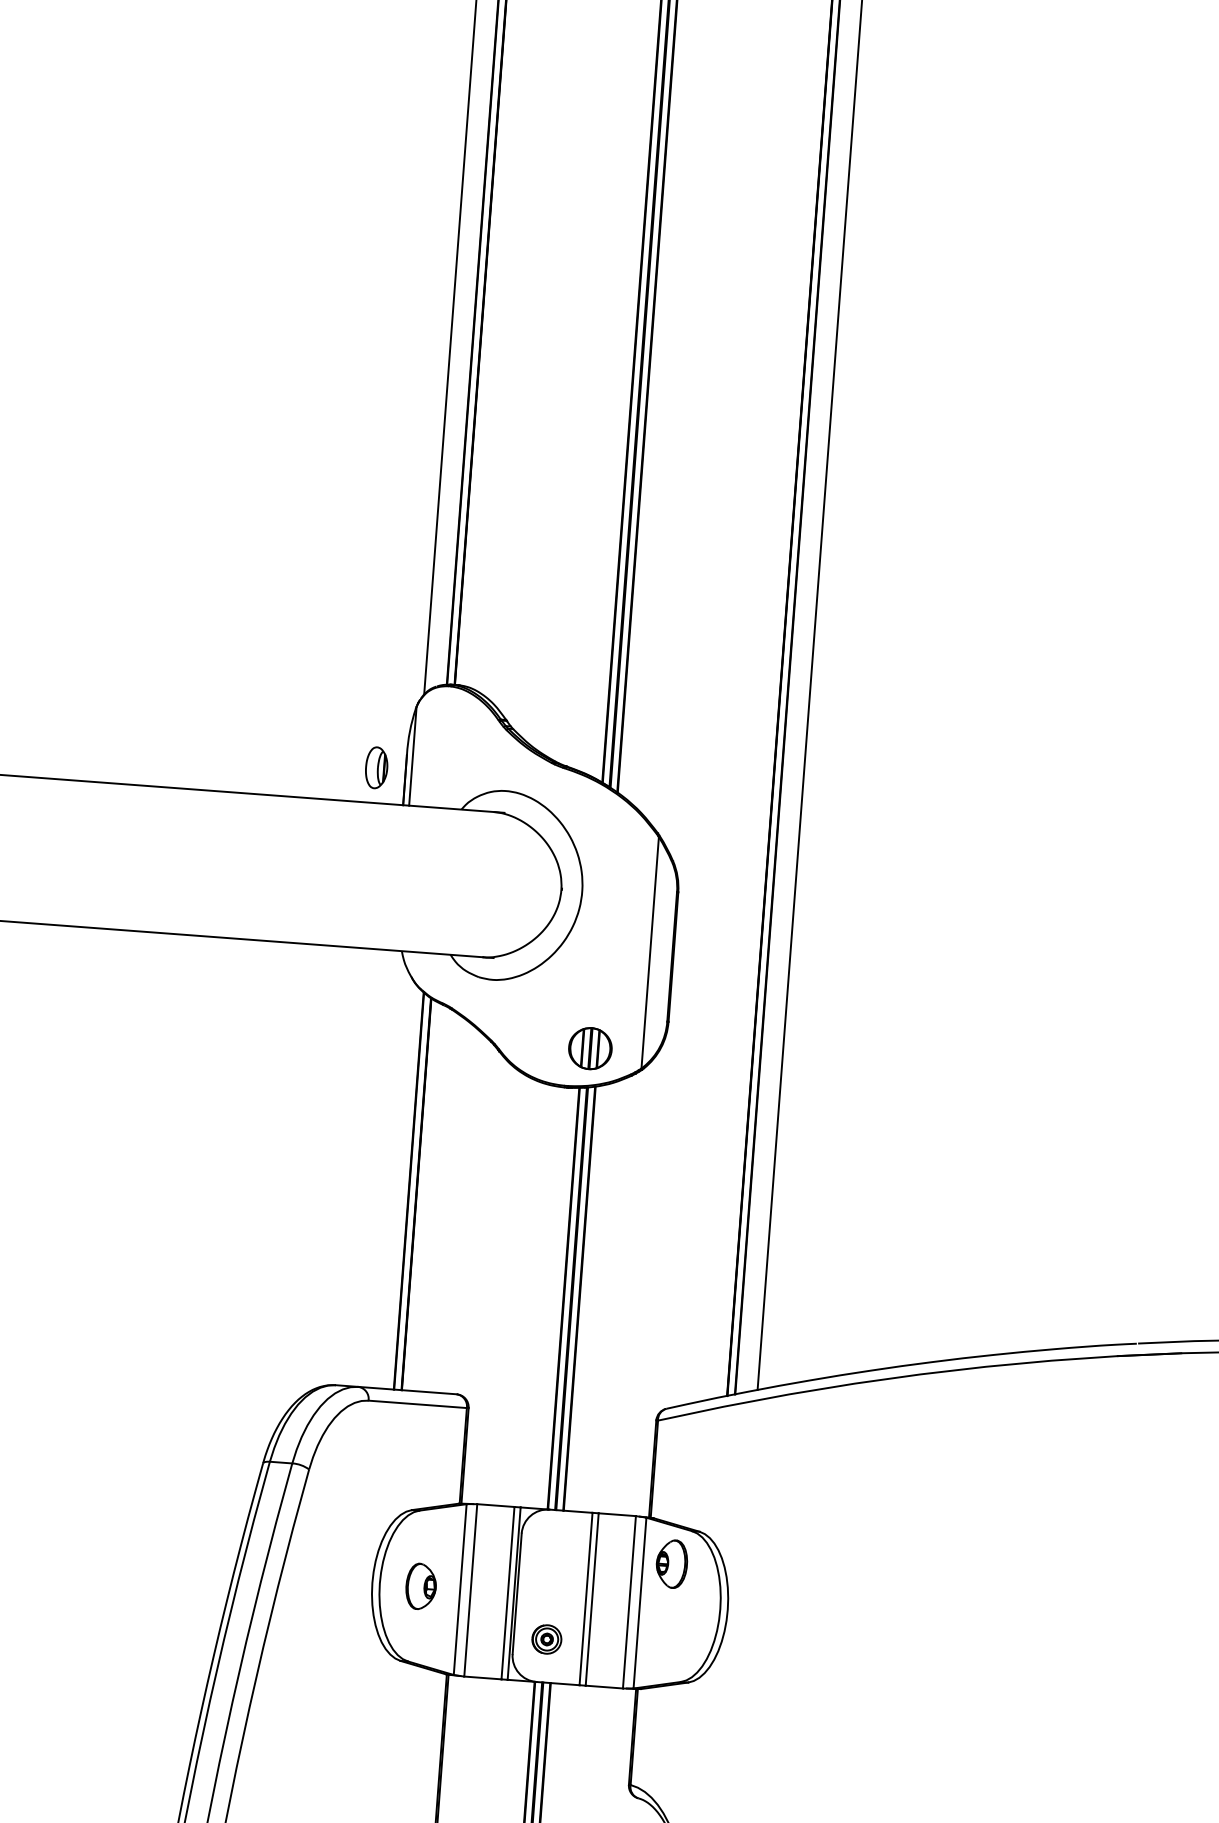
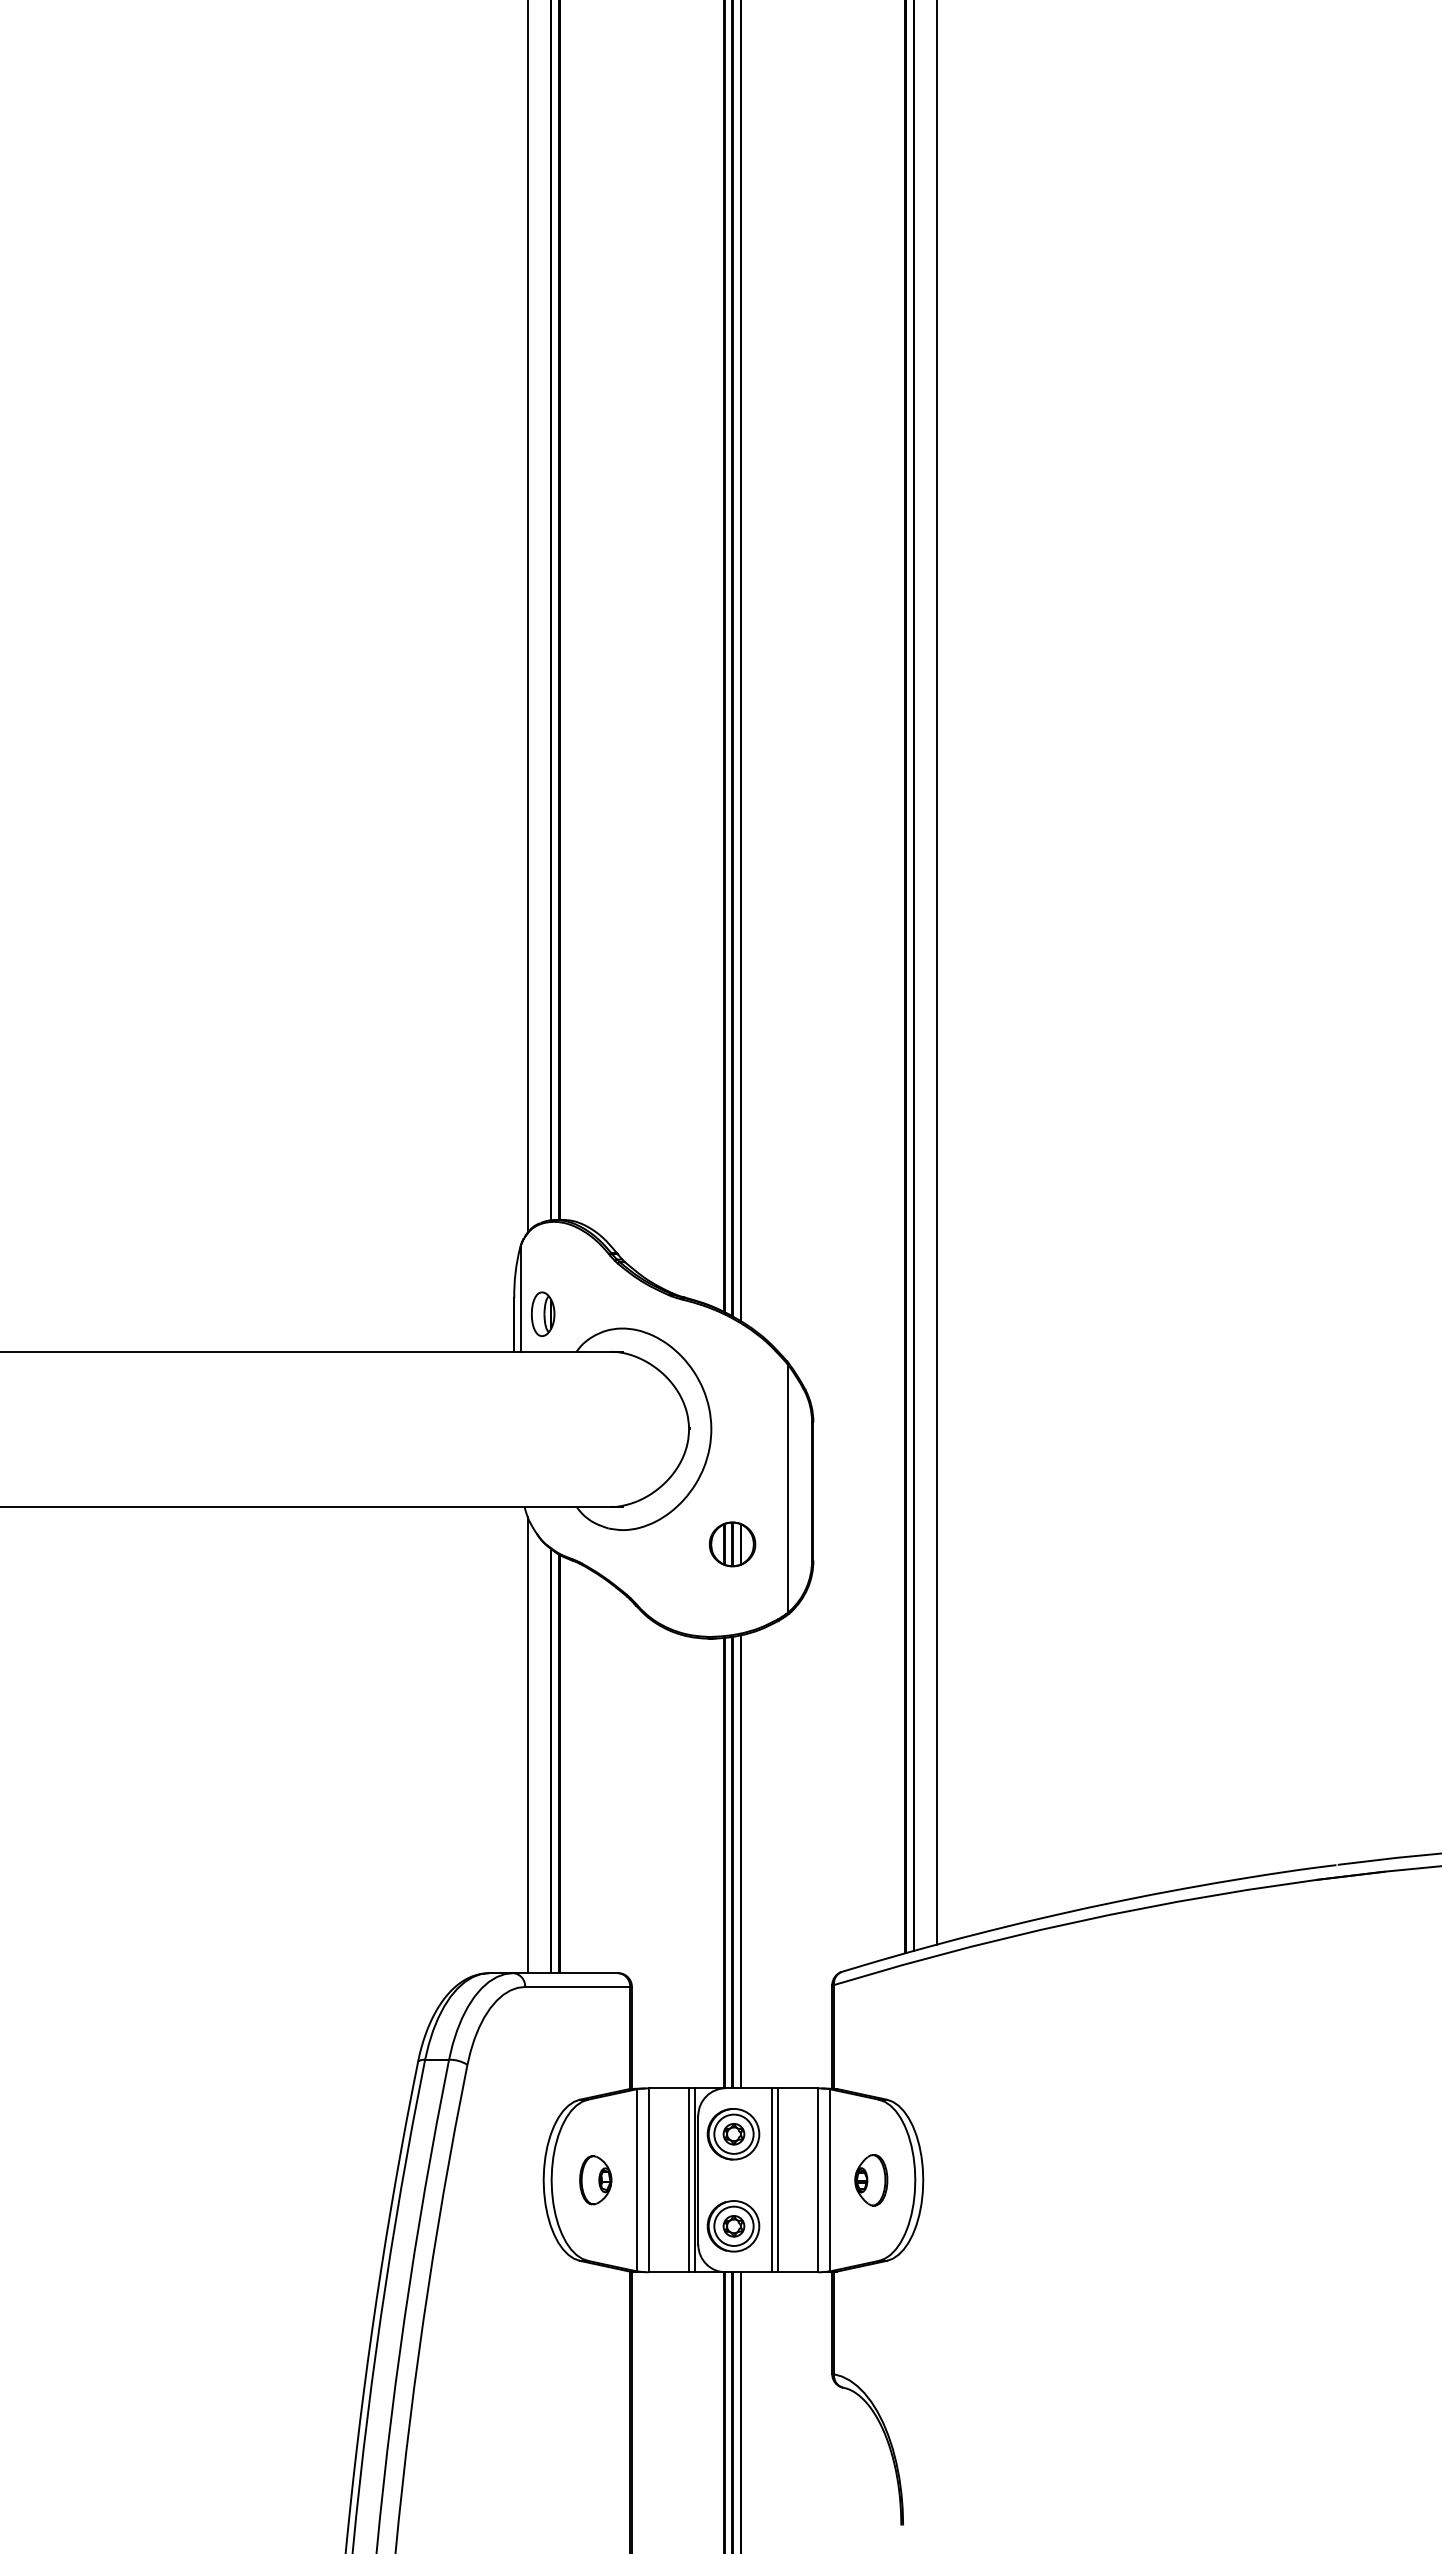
part: (377, 767) -> (543, 1313), moved
part: (590, 1048) -> (732, 1544), moved
line: (387, 1173) -> (527, 1744), added
part: (553, 1553) -> (733, 2134), added
part: (672, 1564) -> (871, 2180), moved
part: (546, 1639) -> (733, 2226), size x1.67

